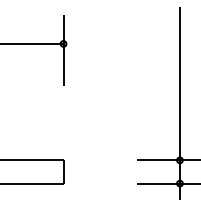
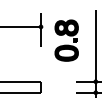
part: (117, 72) -> (66, 40), added

